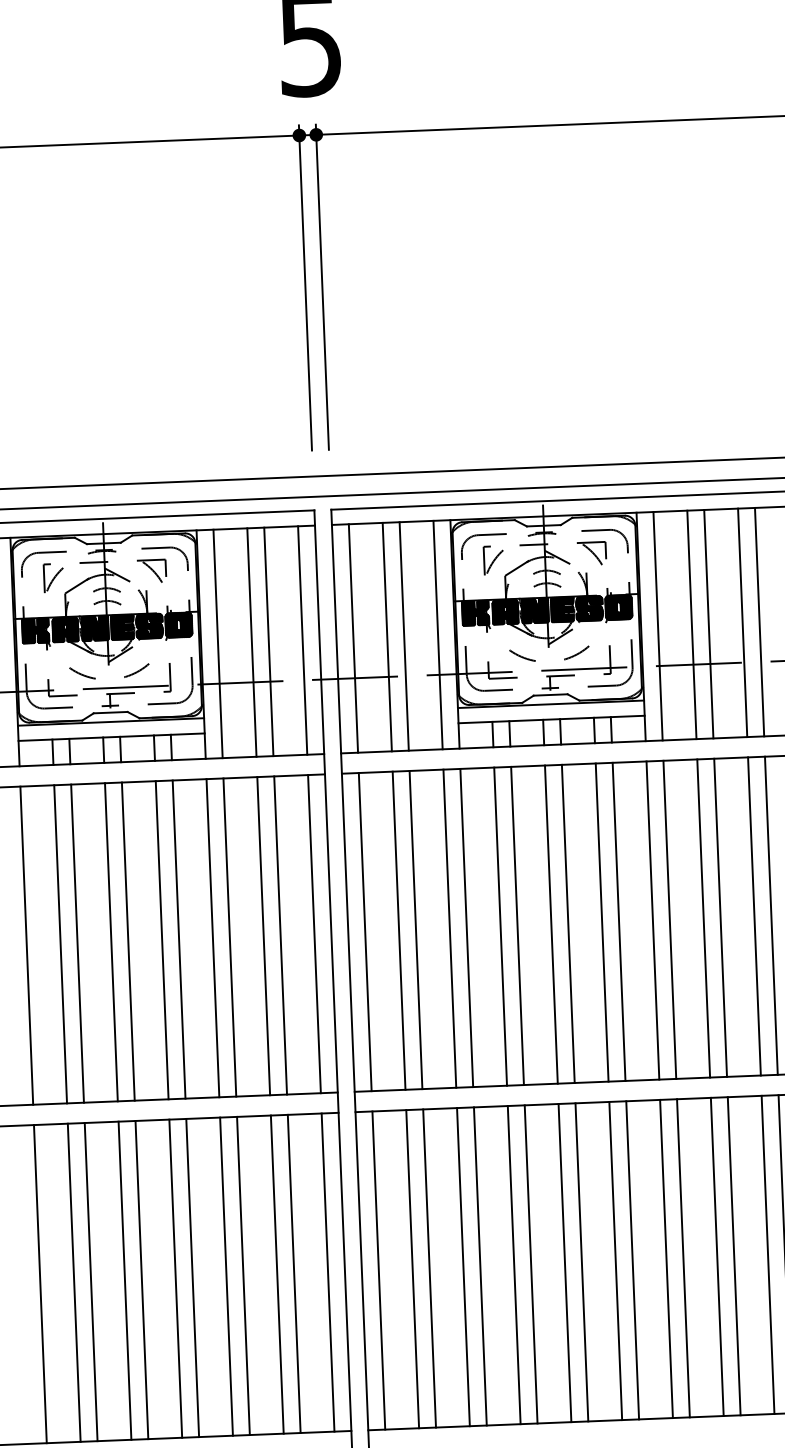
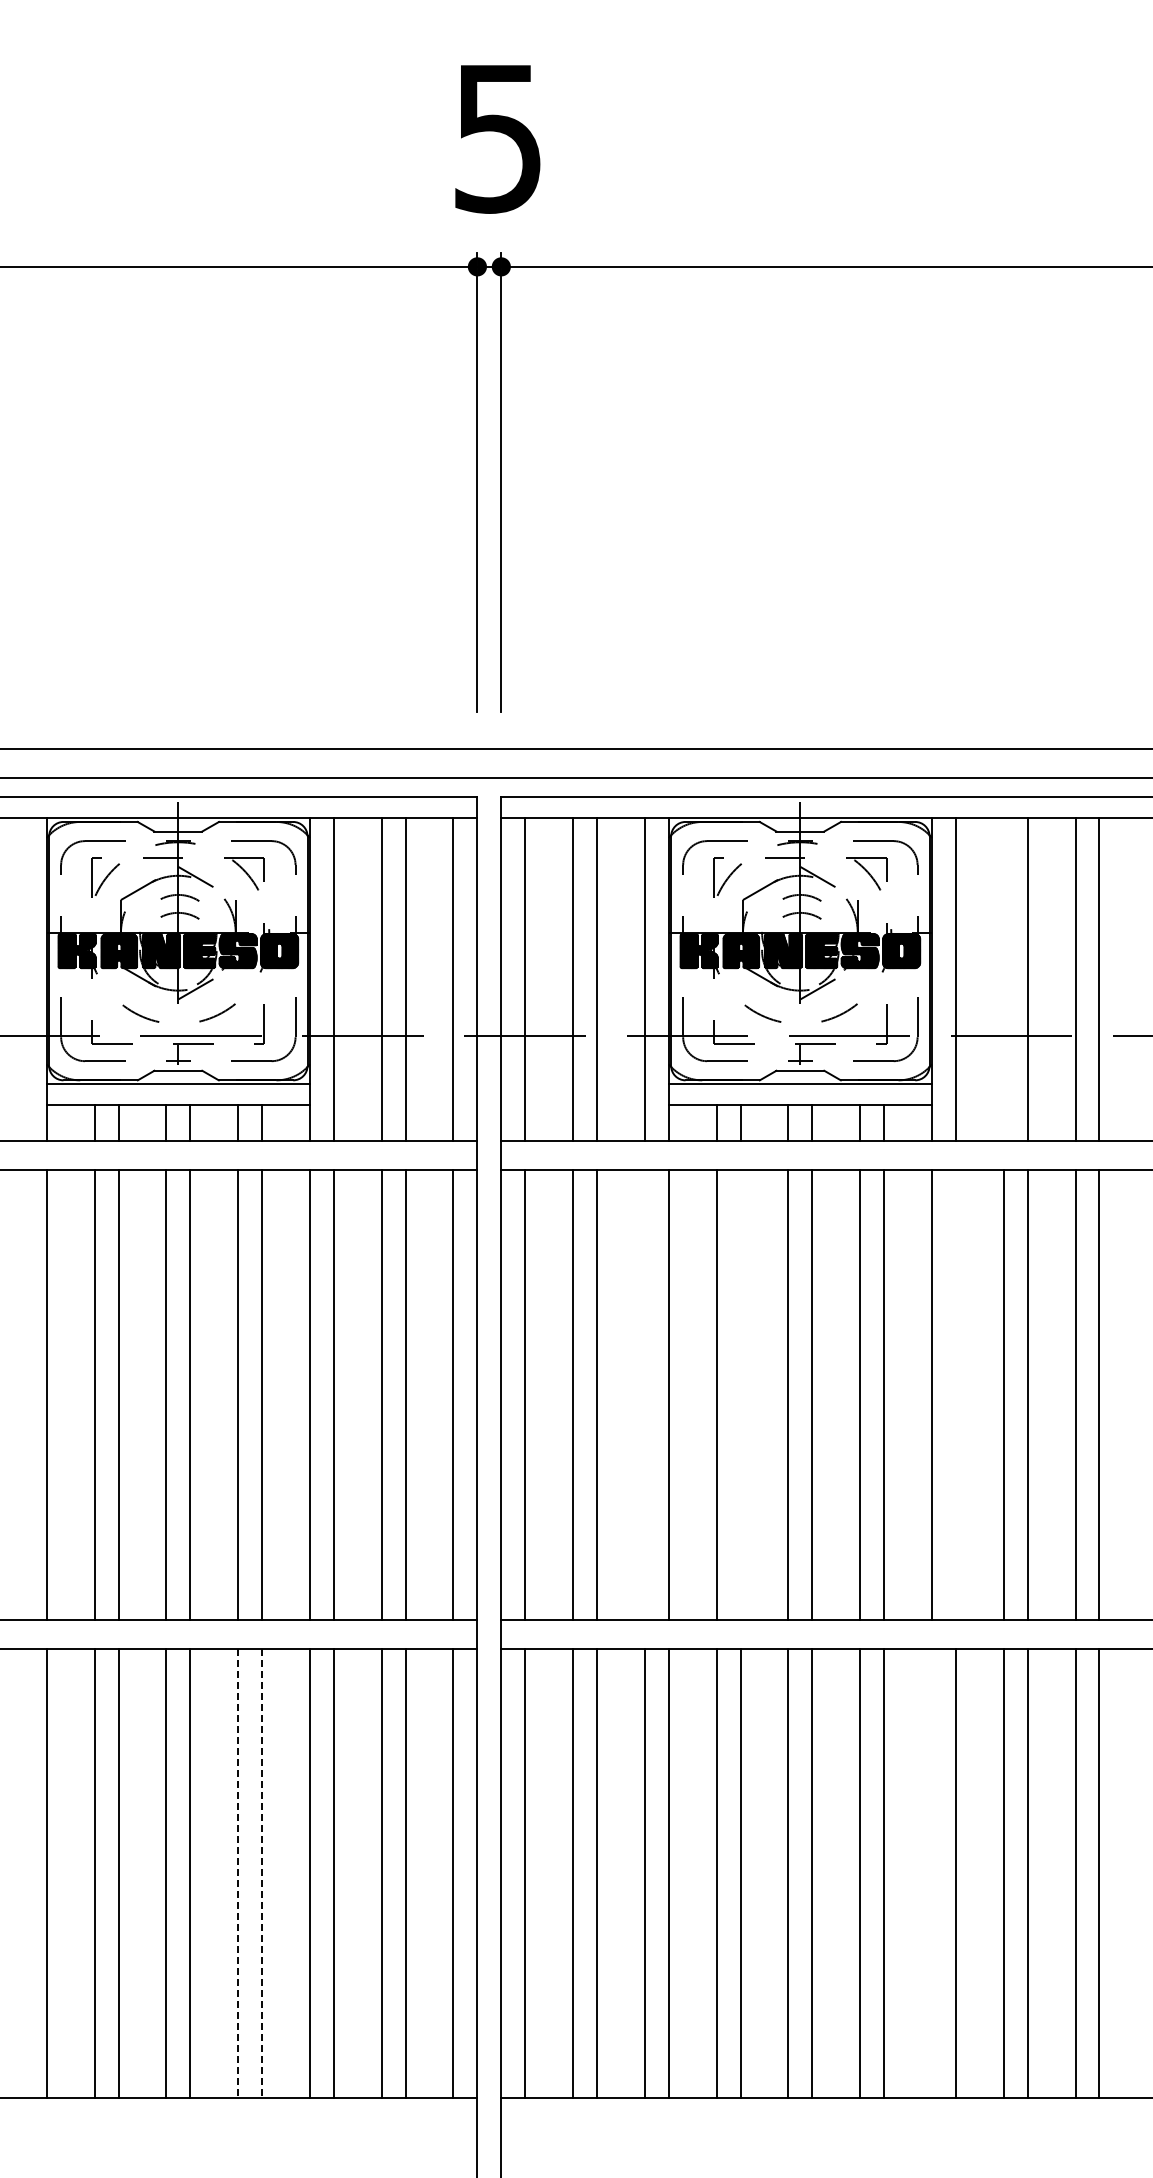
line: (691, 624) -> (1003, 979), removed
line: (669, 919) -> (955, 1394), removed
line: (517, 925) -> (740, 1394), removed
line: (449, 928) -> (644, 1394), removed
line: (666, 1259) -> (931, 1873), removed
line: (176, 1278) -> (238, 1873), solid -> dashed
line: (192, 1278) -> (262, 1873), solid -> dashed

